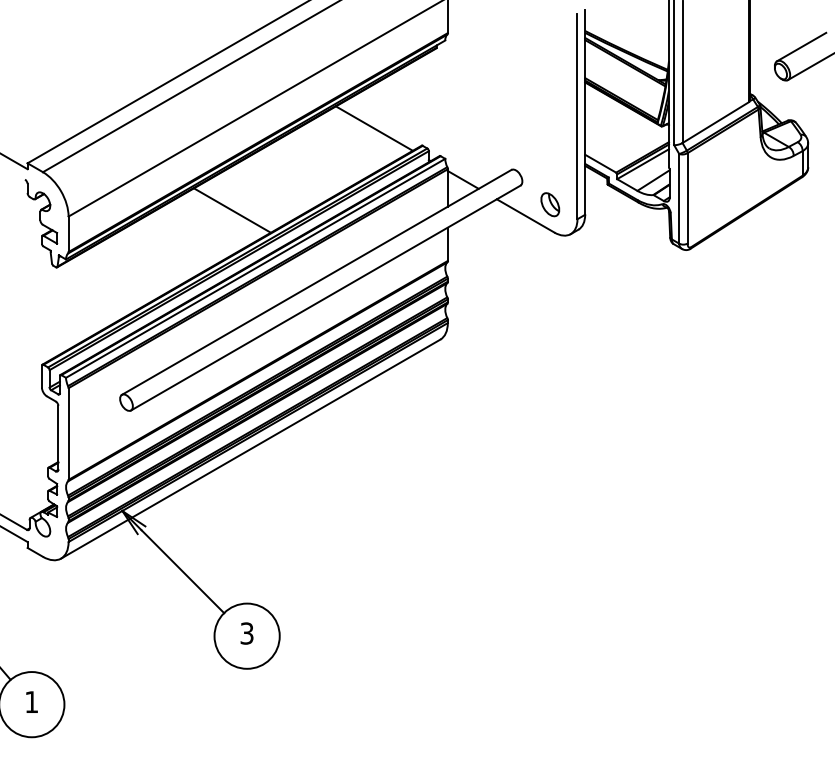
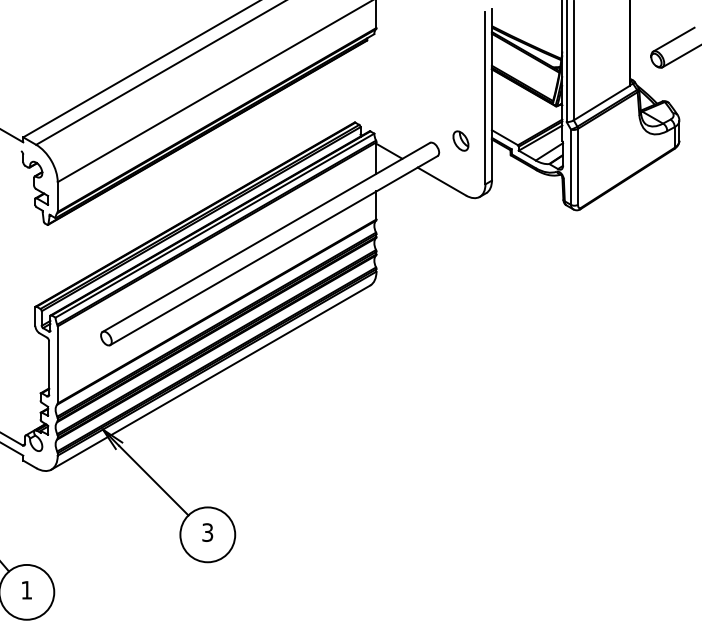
line: (373, 128) -> (314, 108), removed
part: (550, 204) -> (461, 140), moved
line: (231, 210) -> (194, 177), removed

